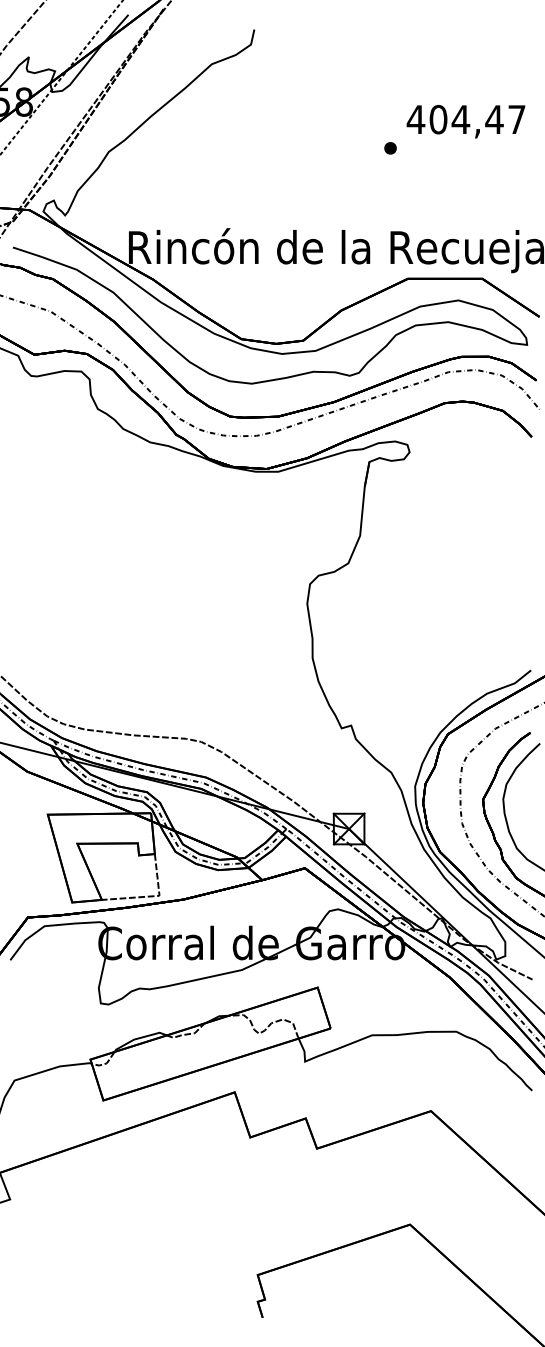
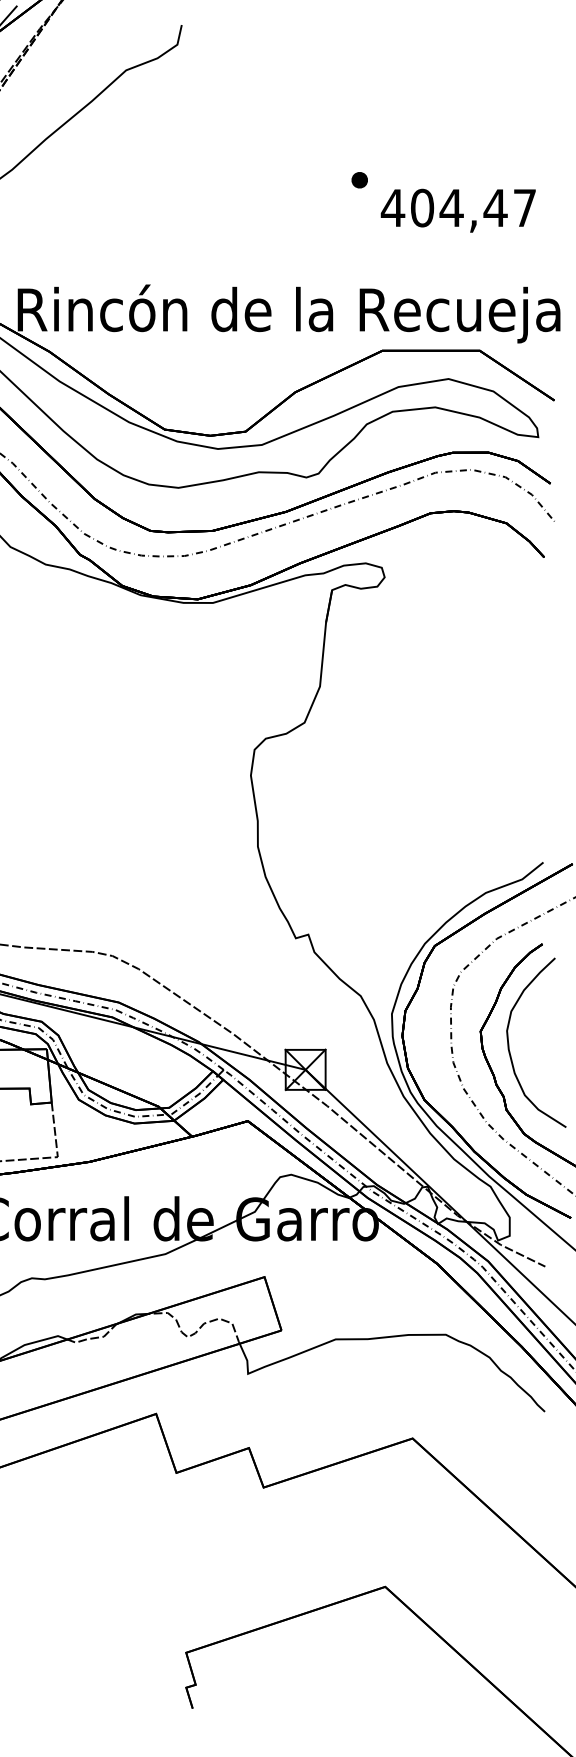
text: (465, 121) -> (457, 210), moved

